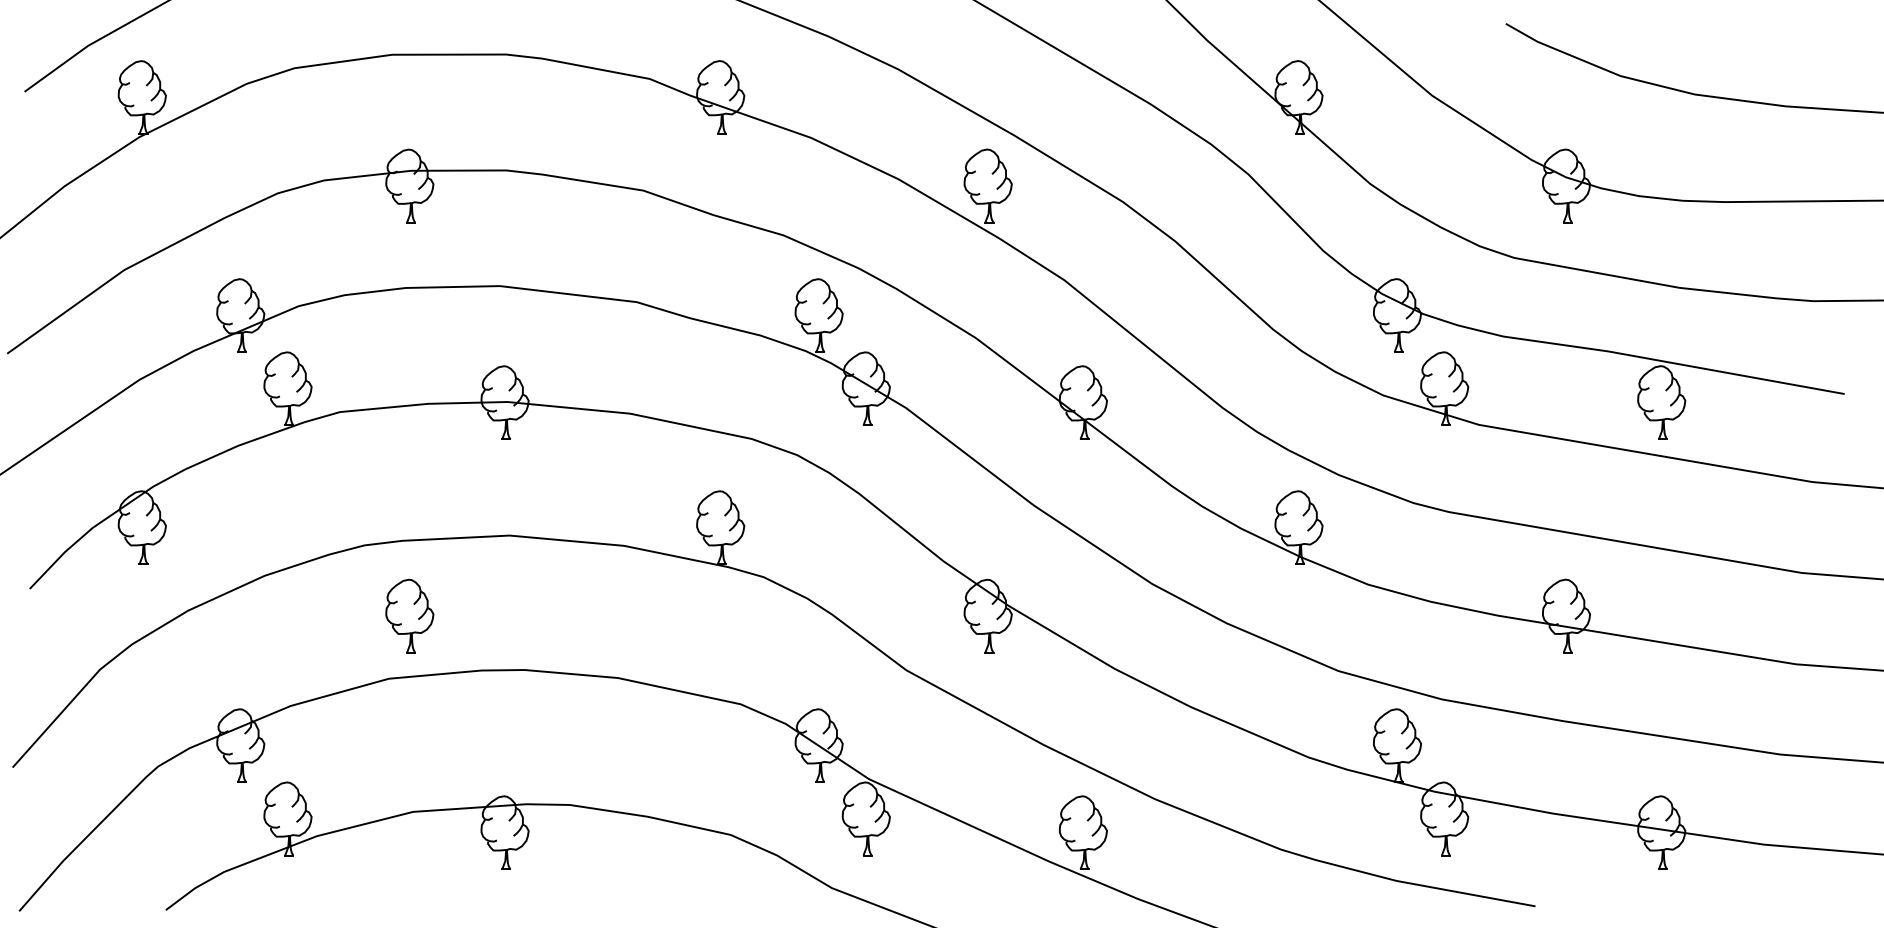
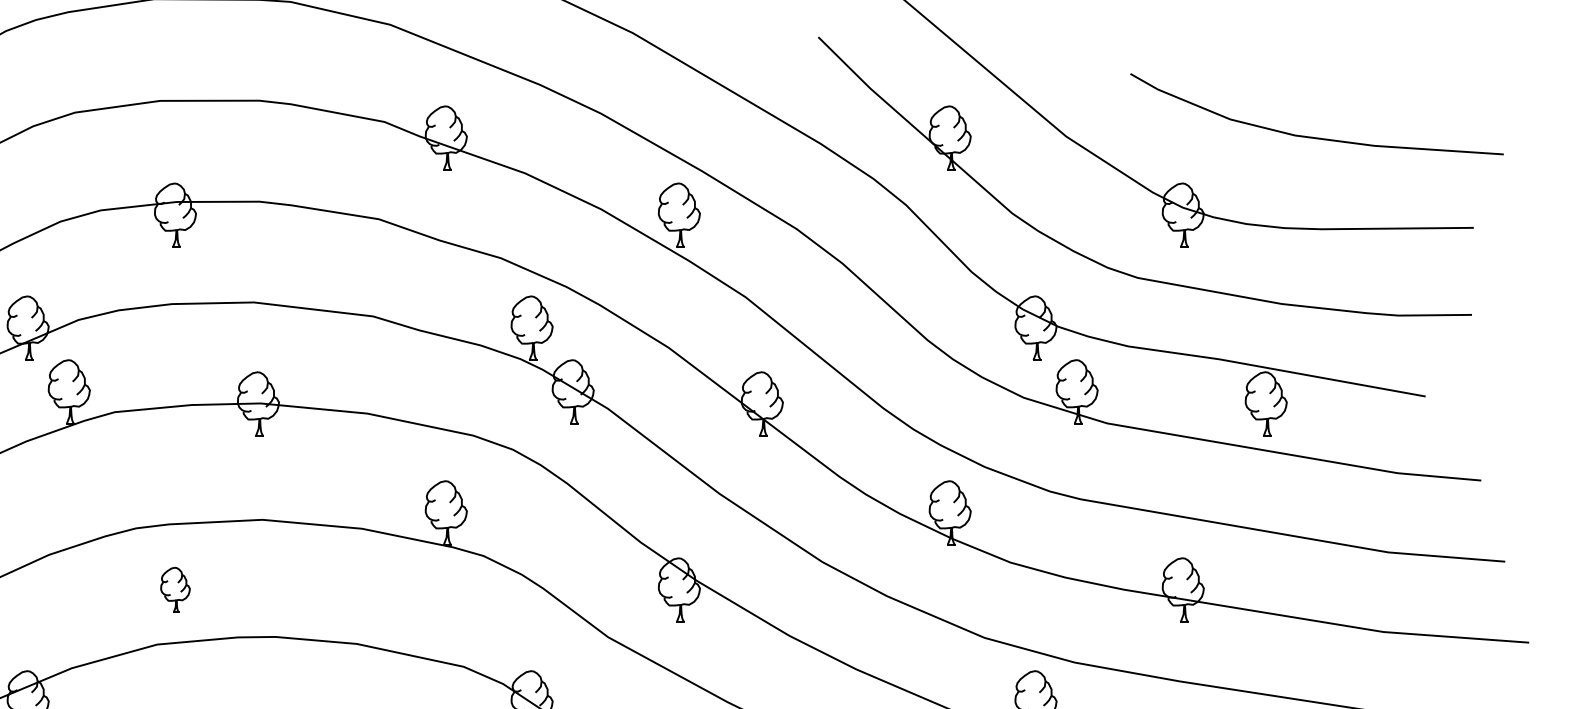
part: (409, 615) -> (175, 589), size x0.7

